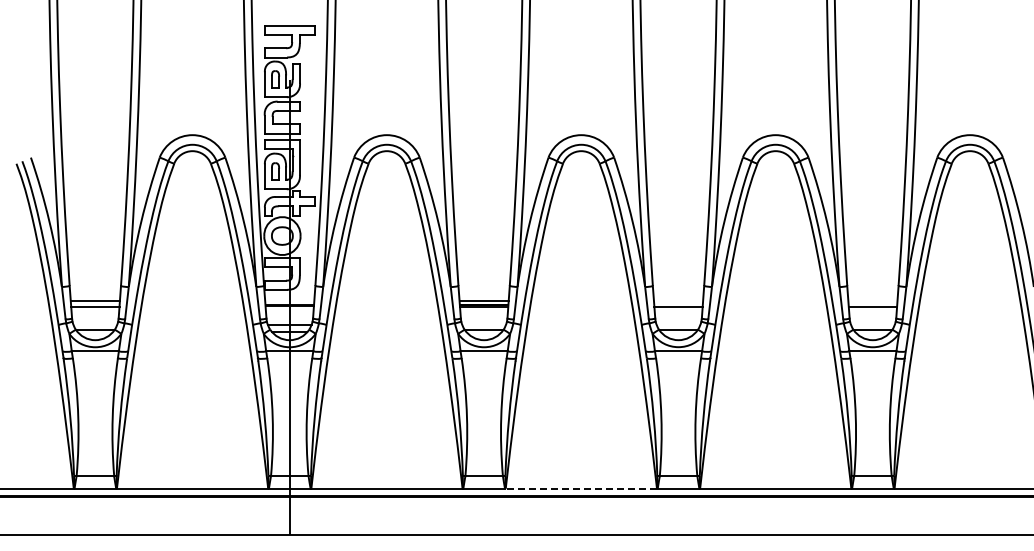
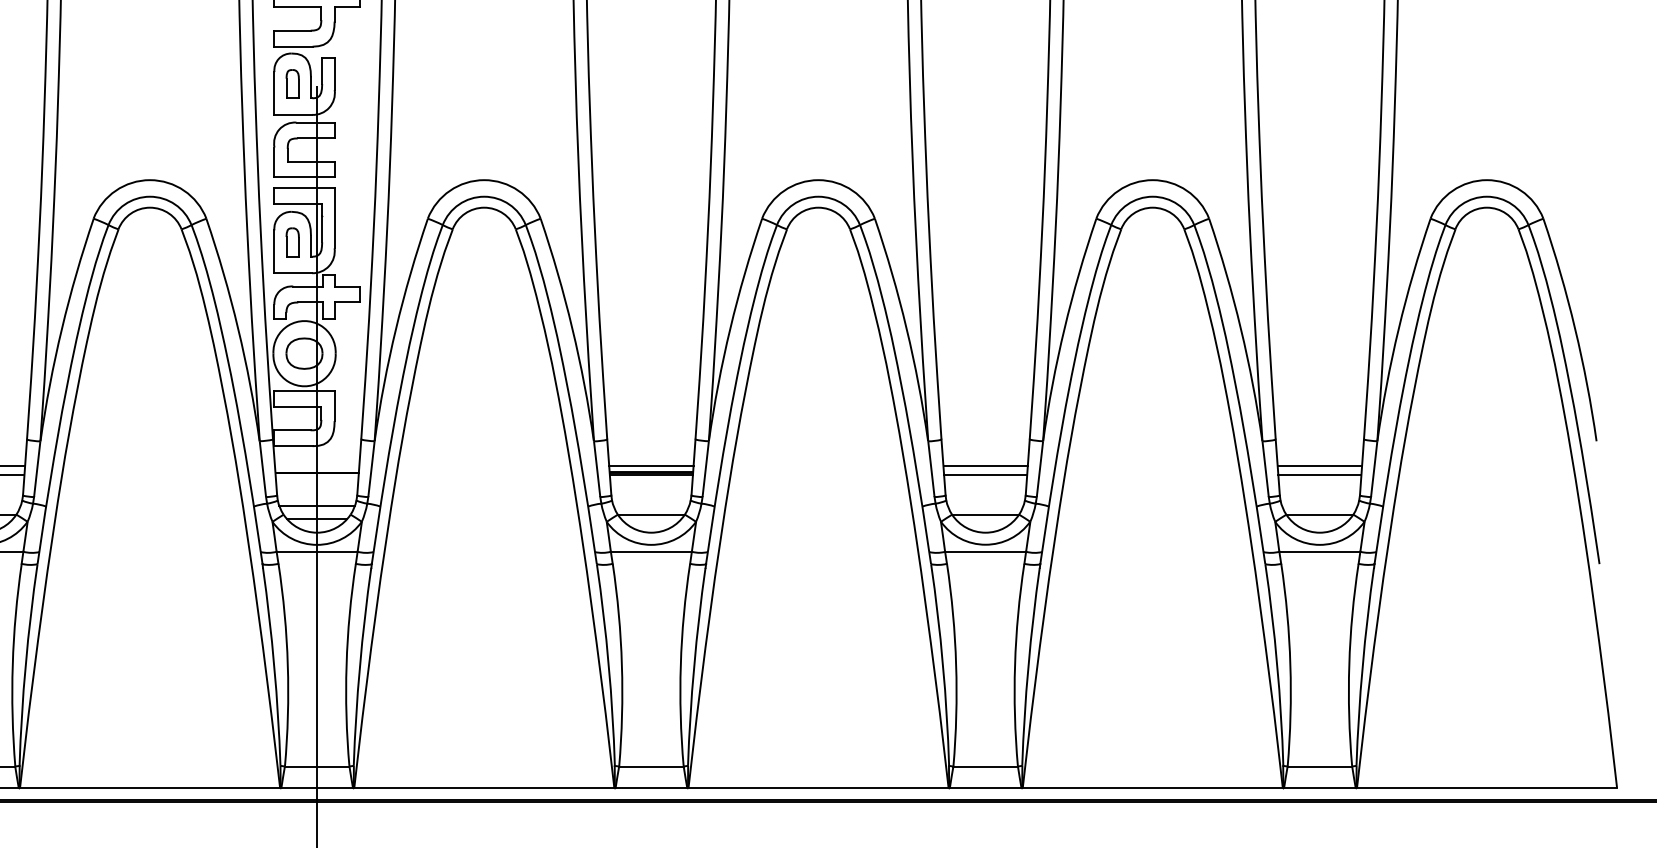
line: (678, 301) -> (985, 466), added
line: (872, 301) -> (1319, 466), added
line: (581, 488) -> (818, 787), dashed -> solid

